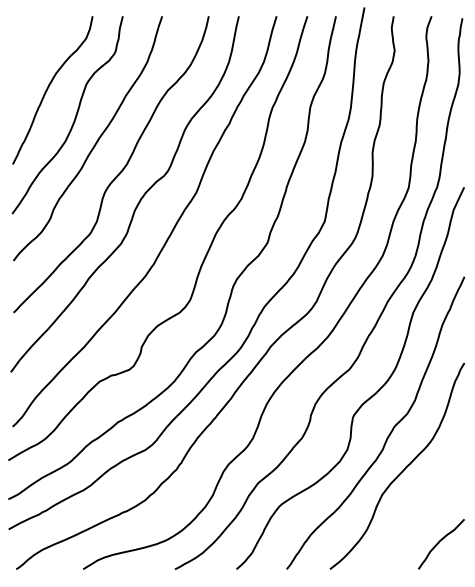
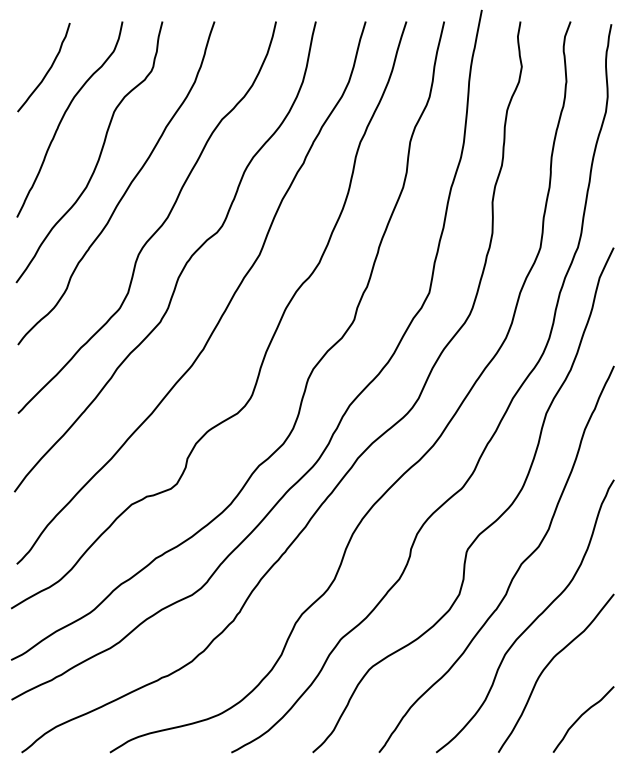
curve: (36, 52) -> (48, 69), added
curve: (415, 503) -> (549, 665), added

